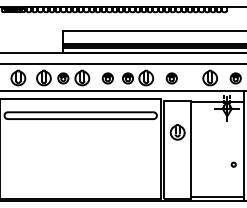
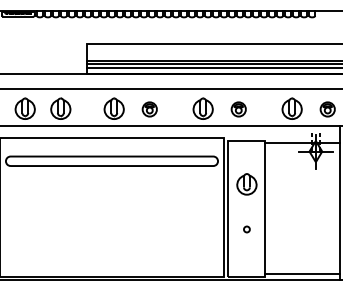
part: (63, 78) -> (87, 109), removed
part: (127, 78) -> (177, 109), removed
circle: (233, 164) -> (246, 229), moved

